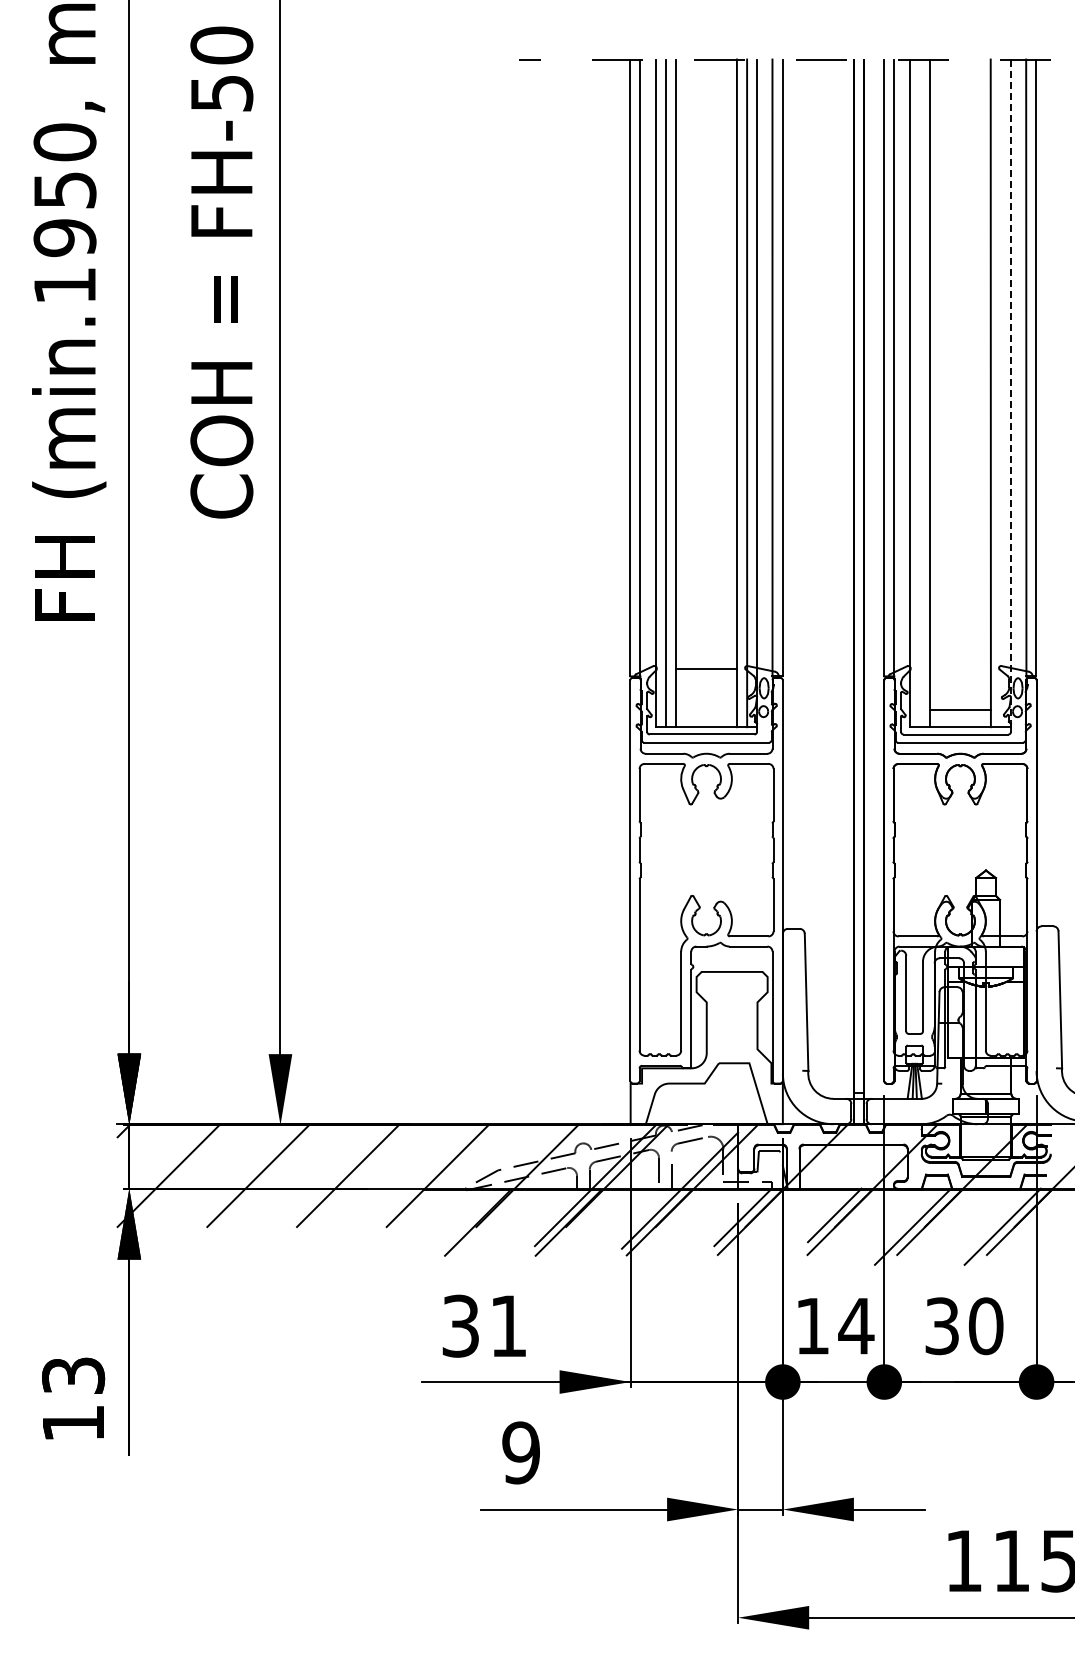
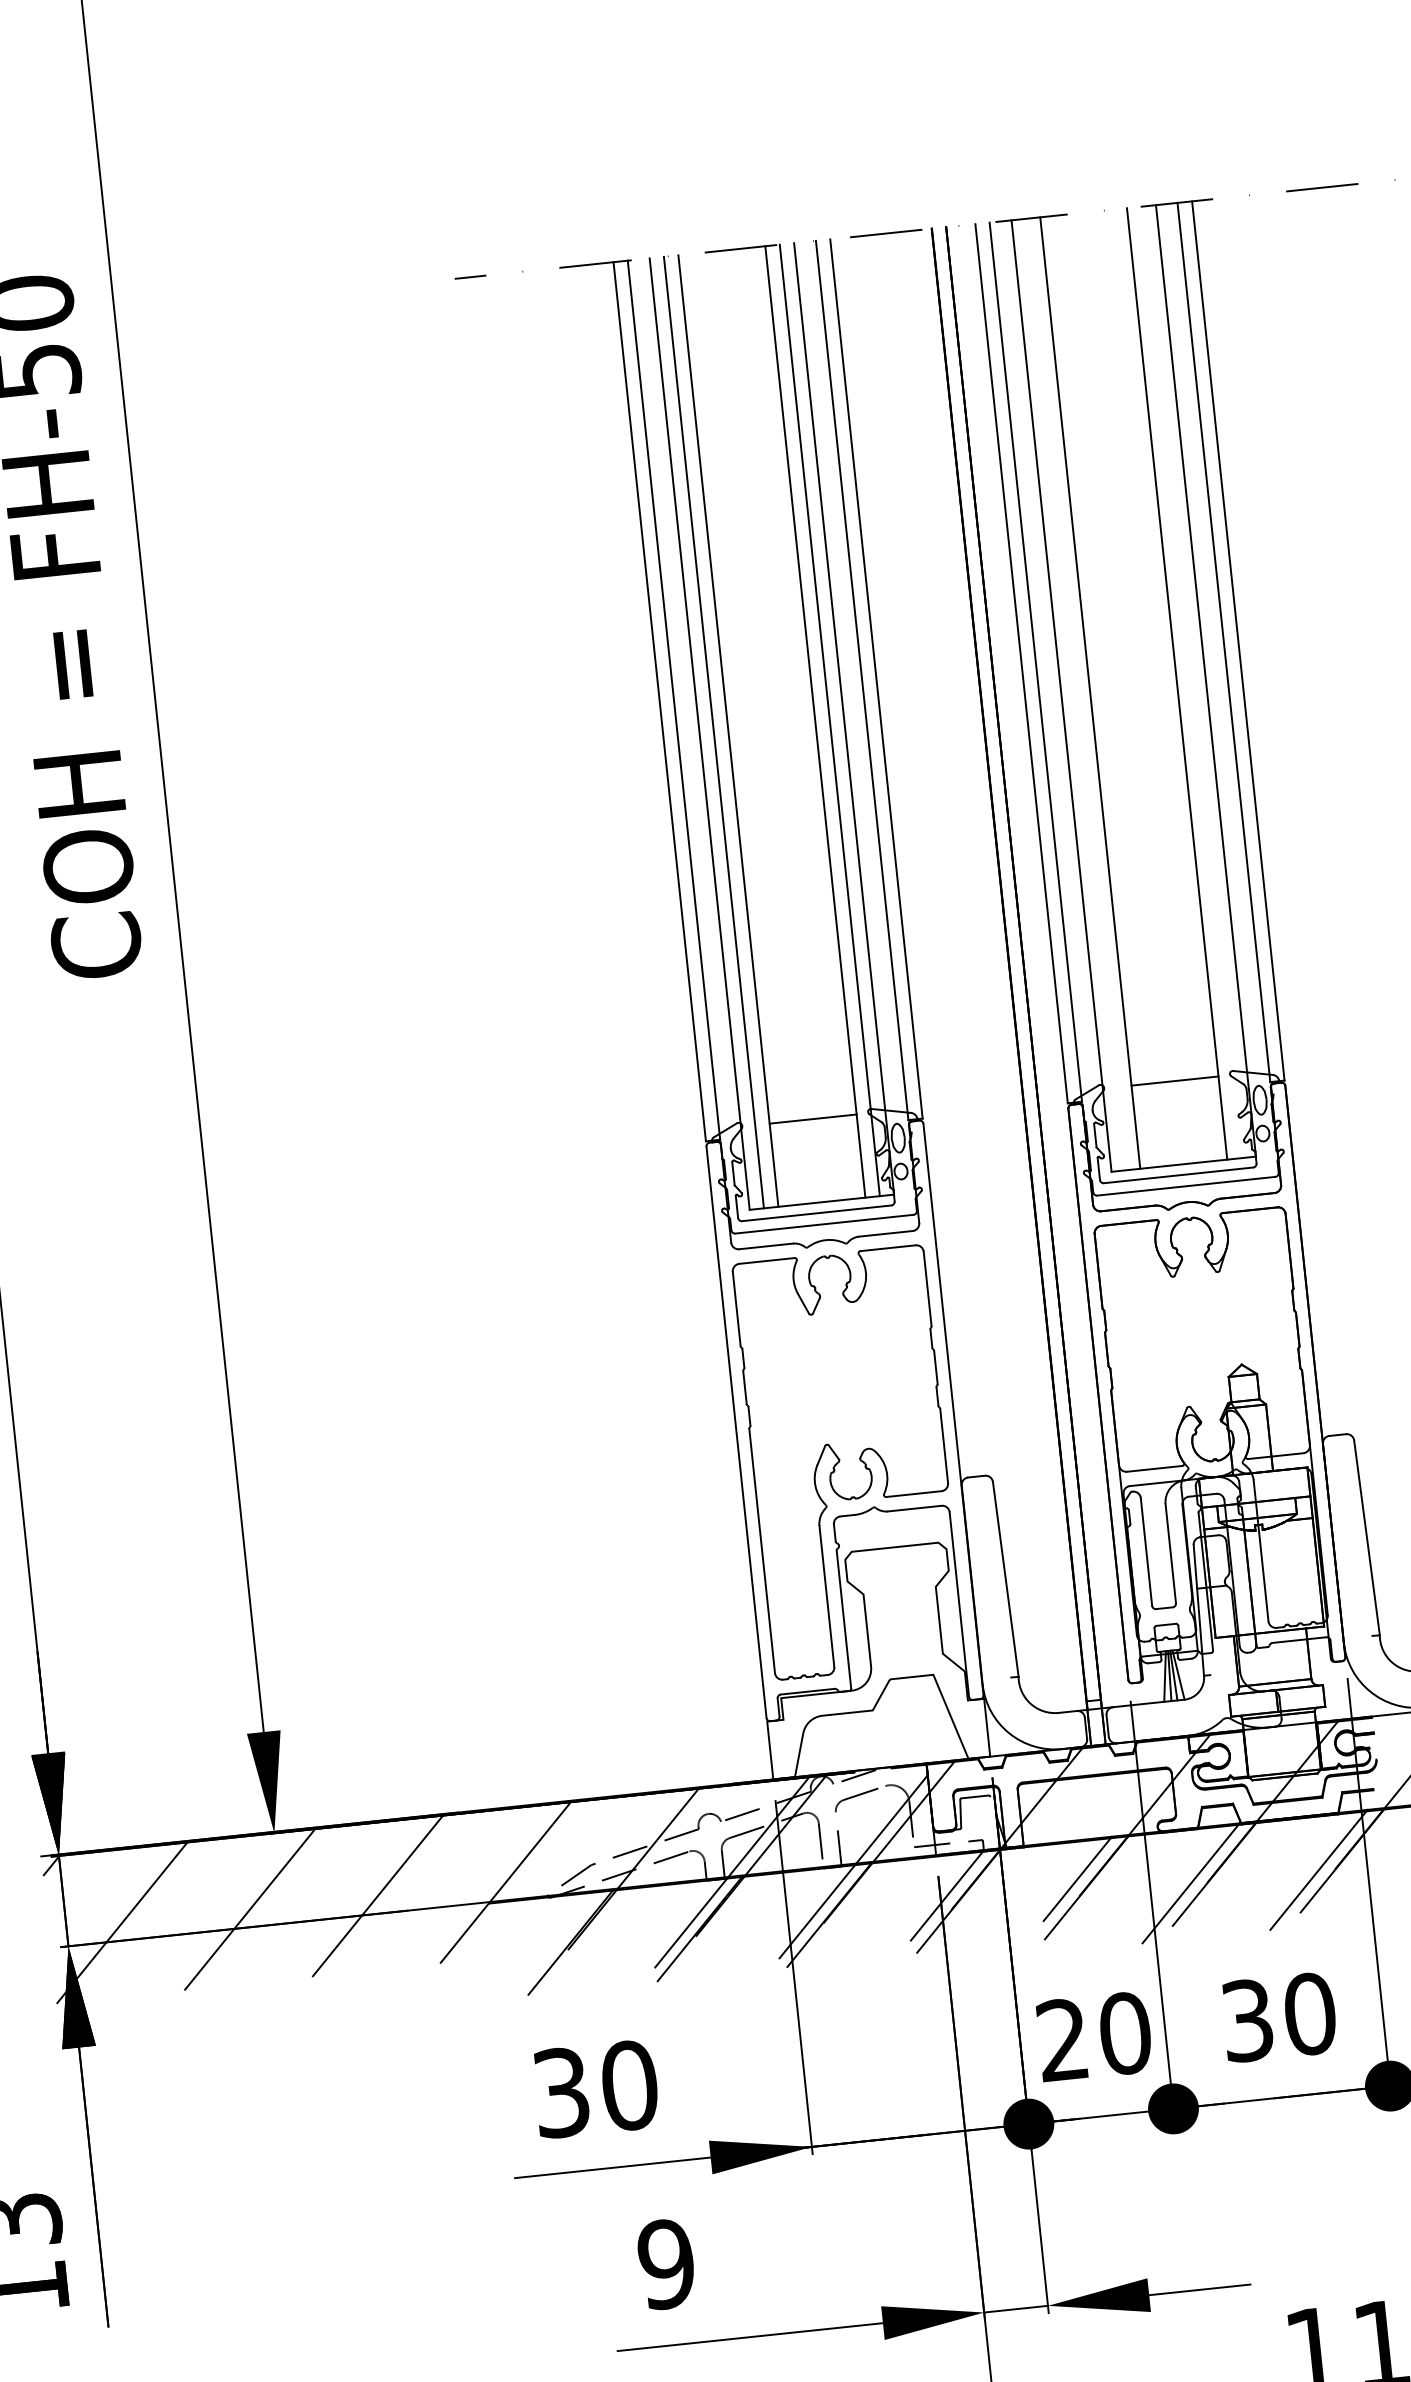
line: (1011, 393) -> (1206, 681), dashed -> solid
line: (959, 709) -> (1173, 1080), moved
text: (508, 1325) -> (629, 2084), 31 -> 30
text: (835, 1326) -> (1095, 2037), 14 -> 20

